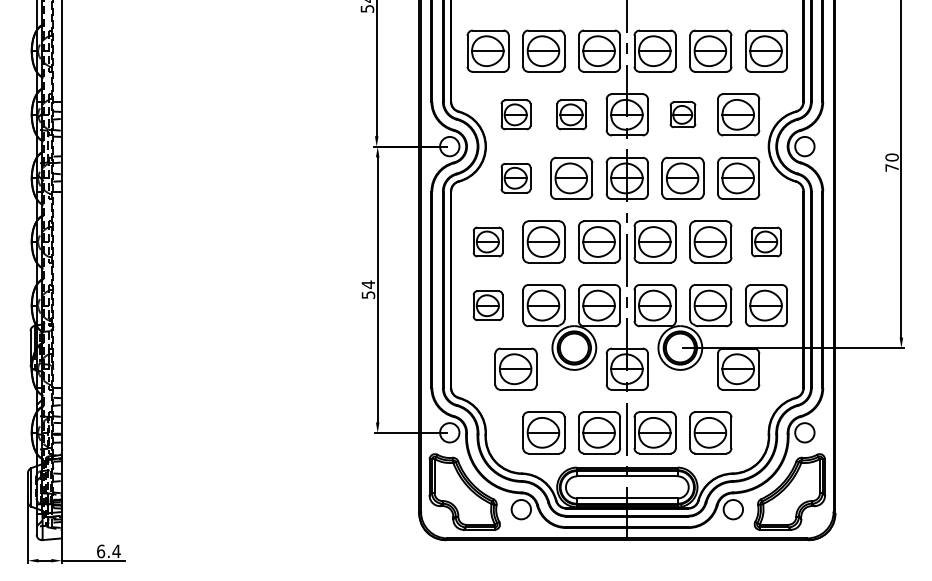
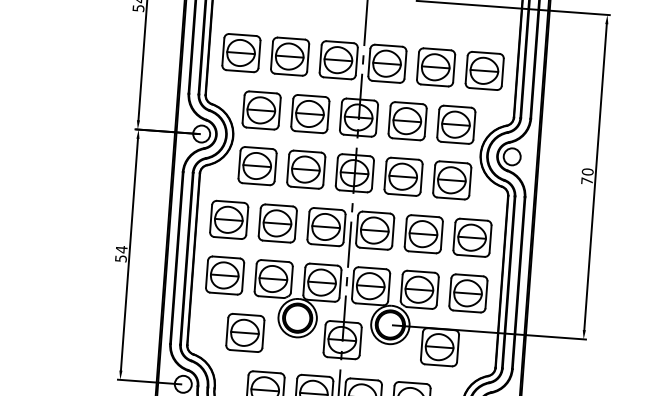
part: (515, 114) -> (261, 110), size x1.43
part: (571, 114) -> (310, 113), size x1.43
part: (682, 114) -> (407, 120), size x1.67
part: (515, 177) -> (257, 165), size x1.43
part: (487, 241) -> (228, 219), size x1.43
part: (766, 241) -> (472, 237), size x1.43
part: (487, 305) -> (224, 275), size x1.43

